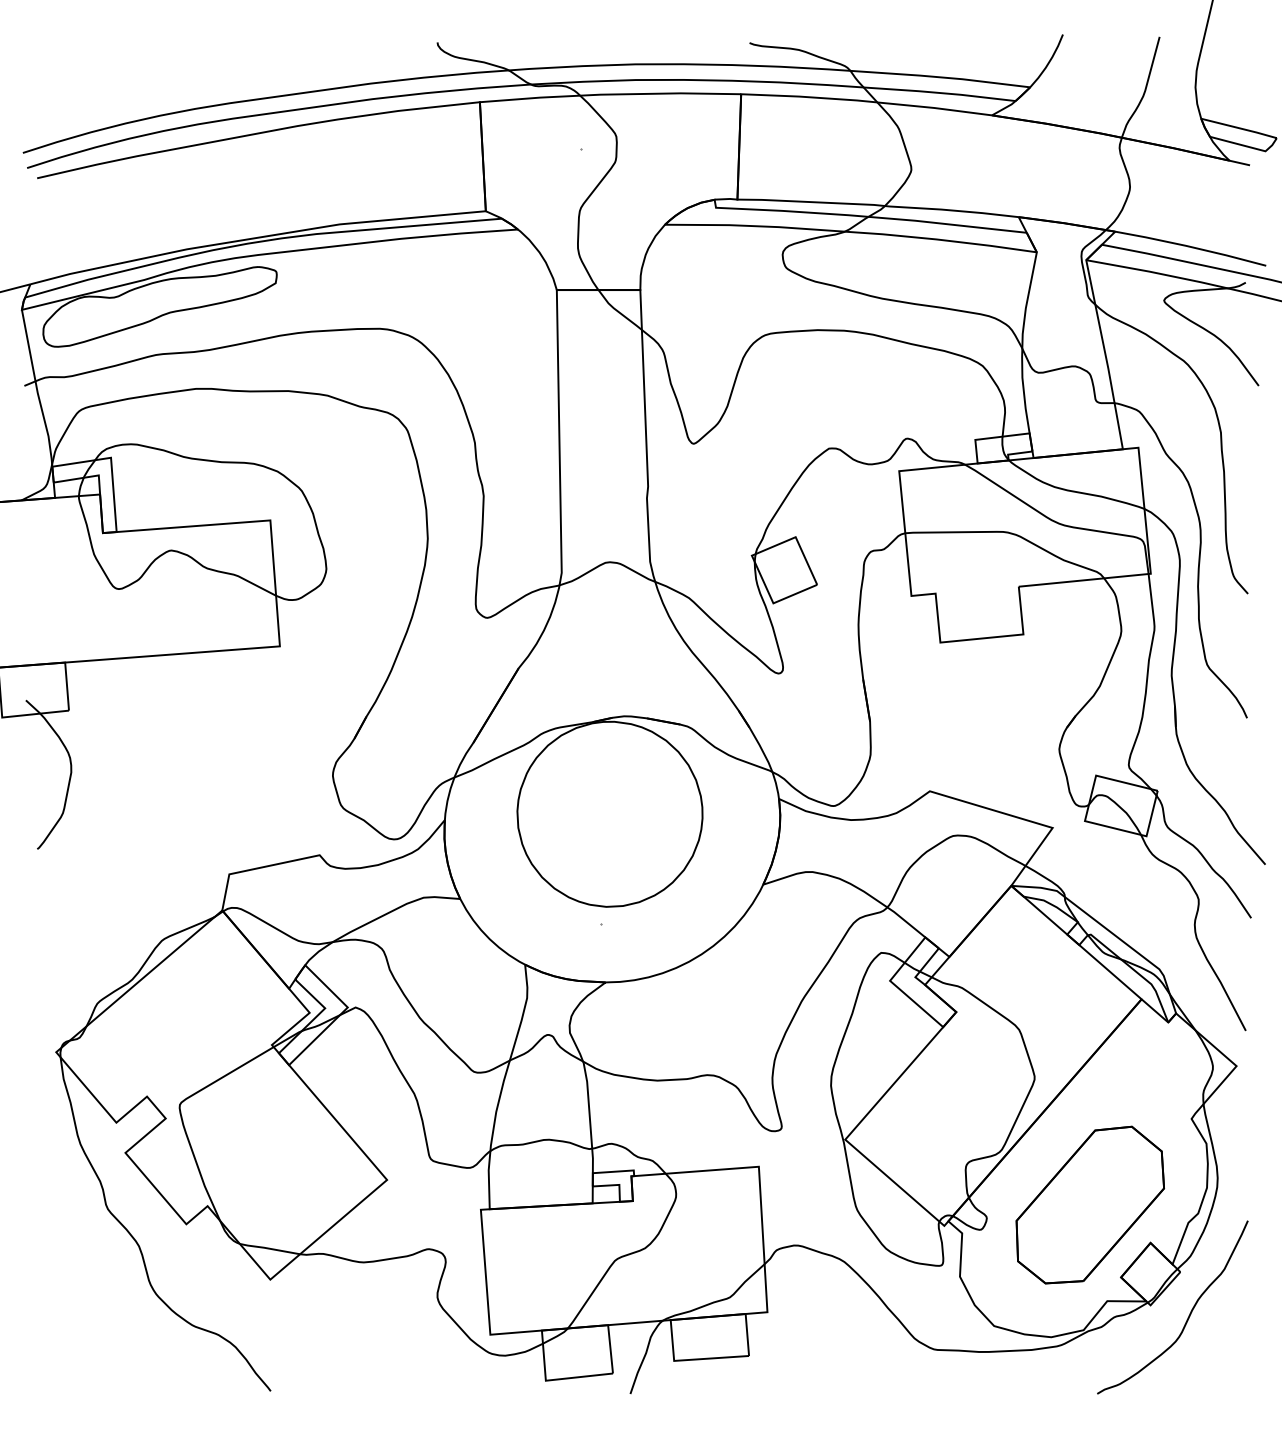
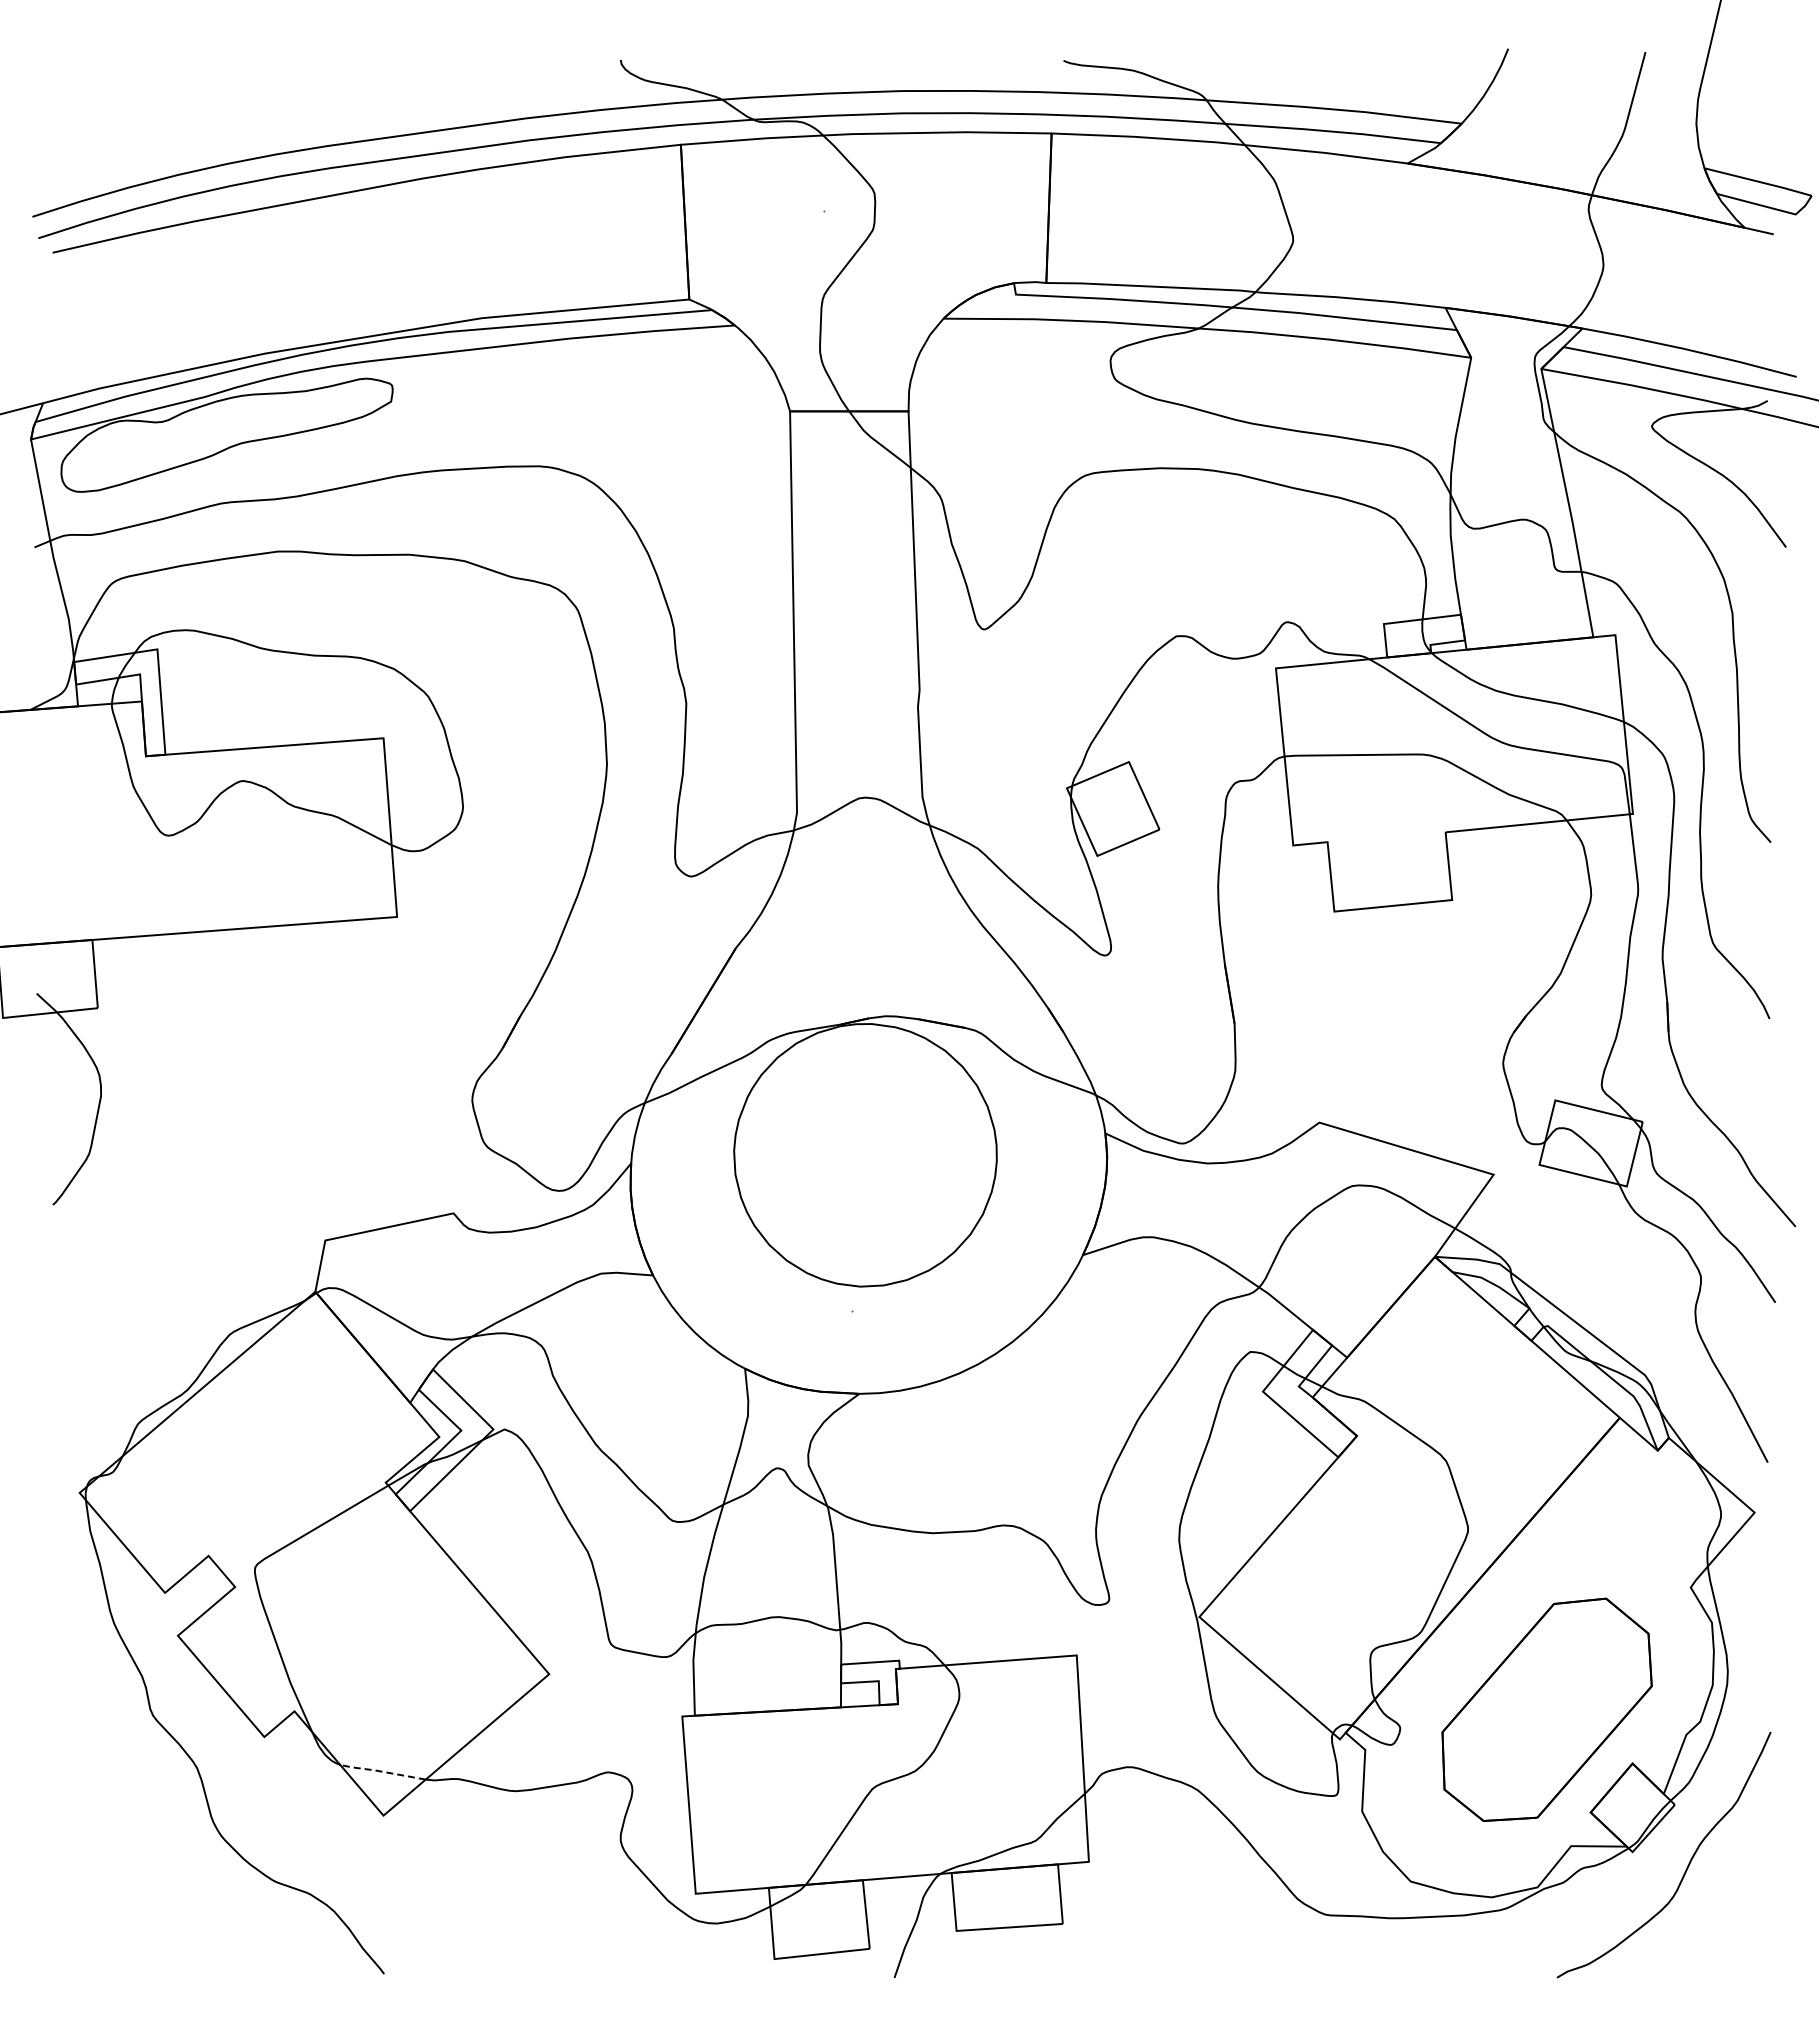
line: (268, 1248) -> (381, 1771), solid -> dashed

